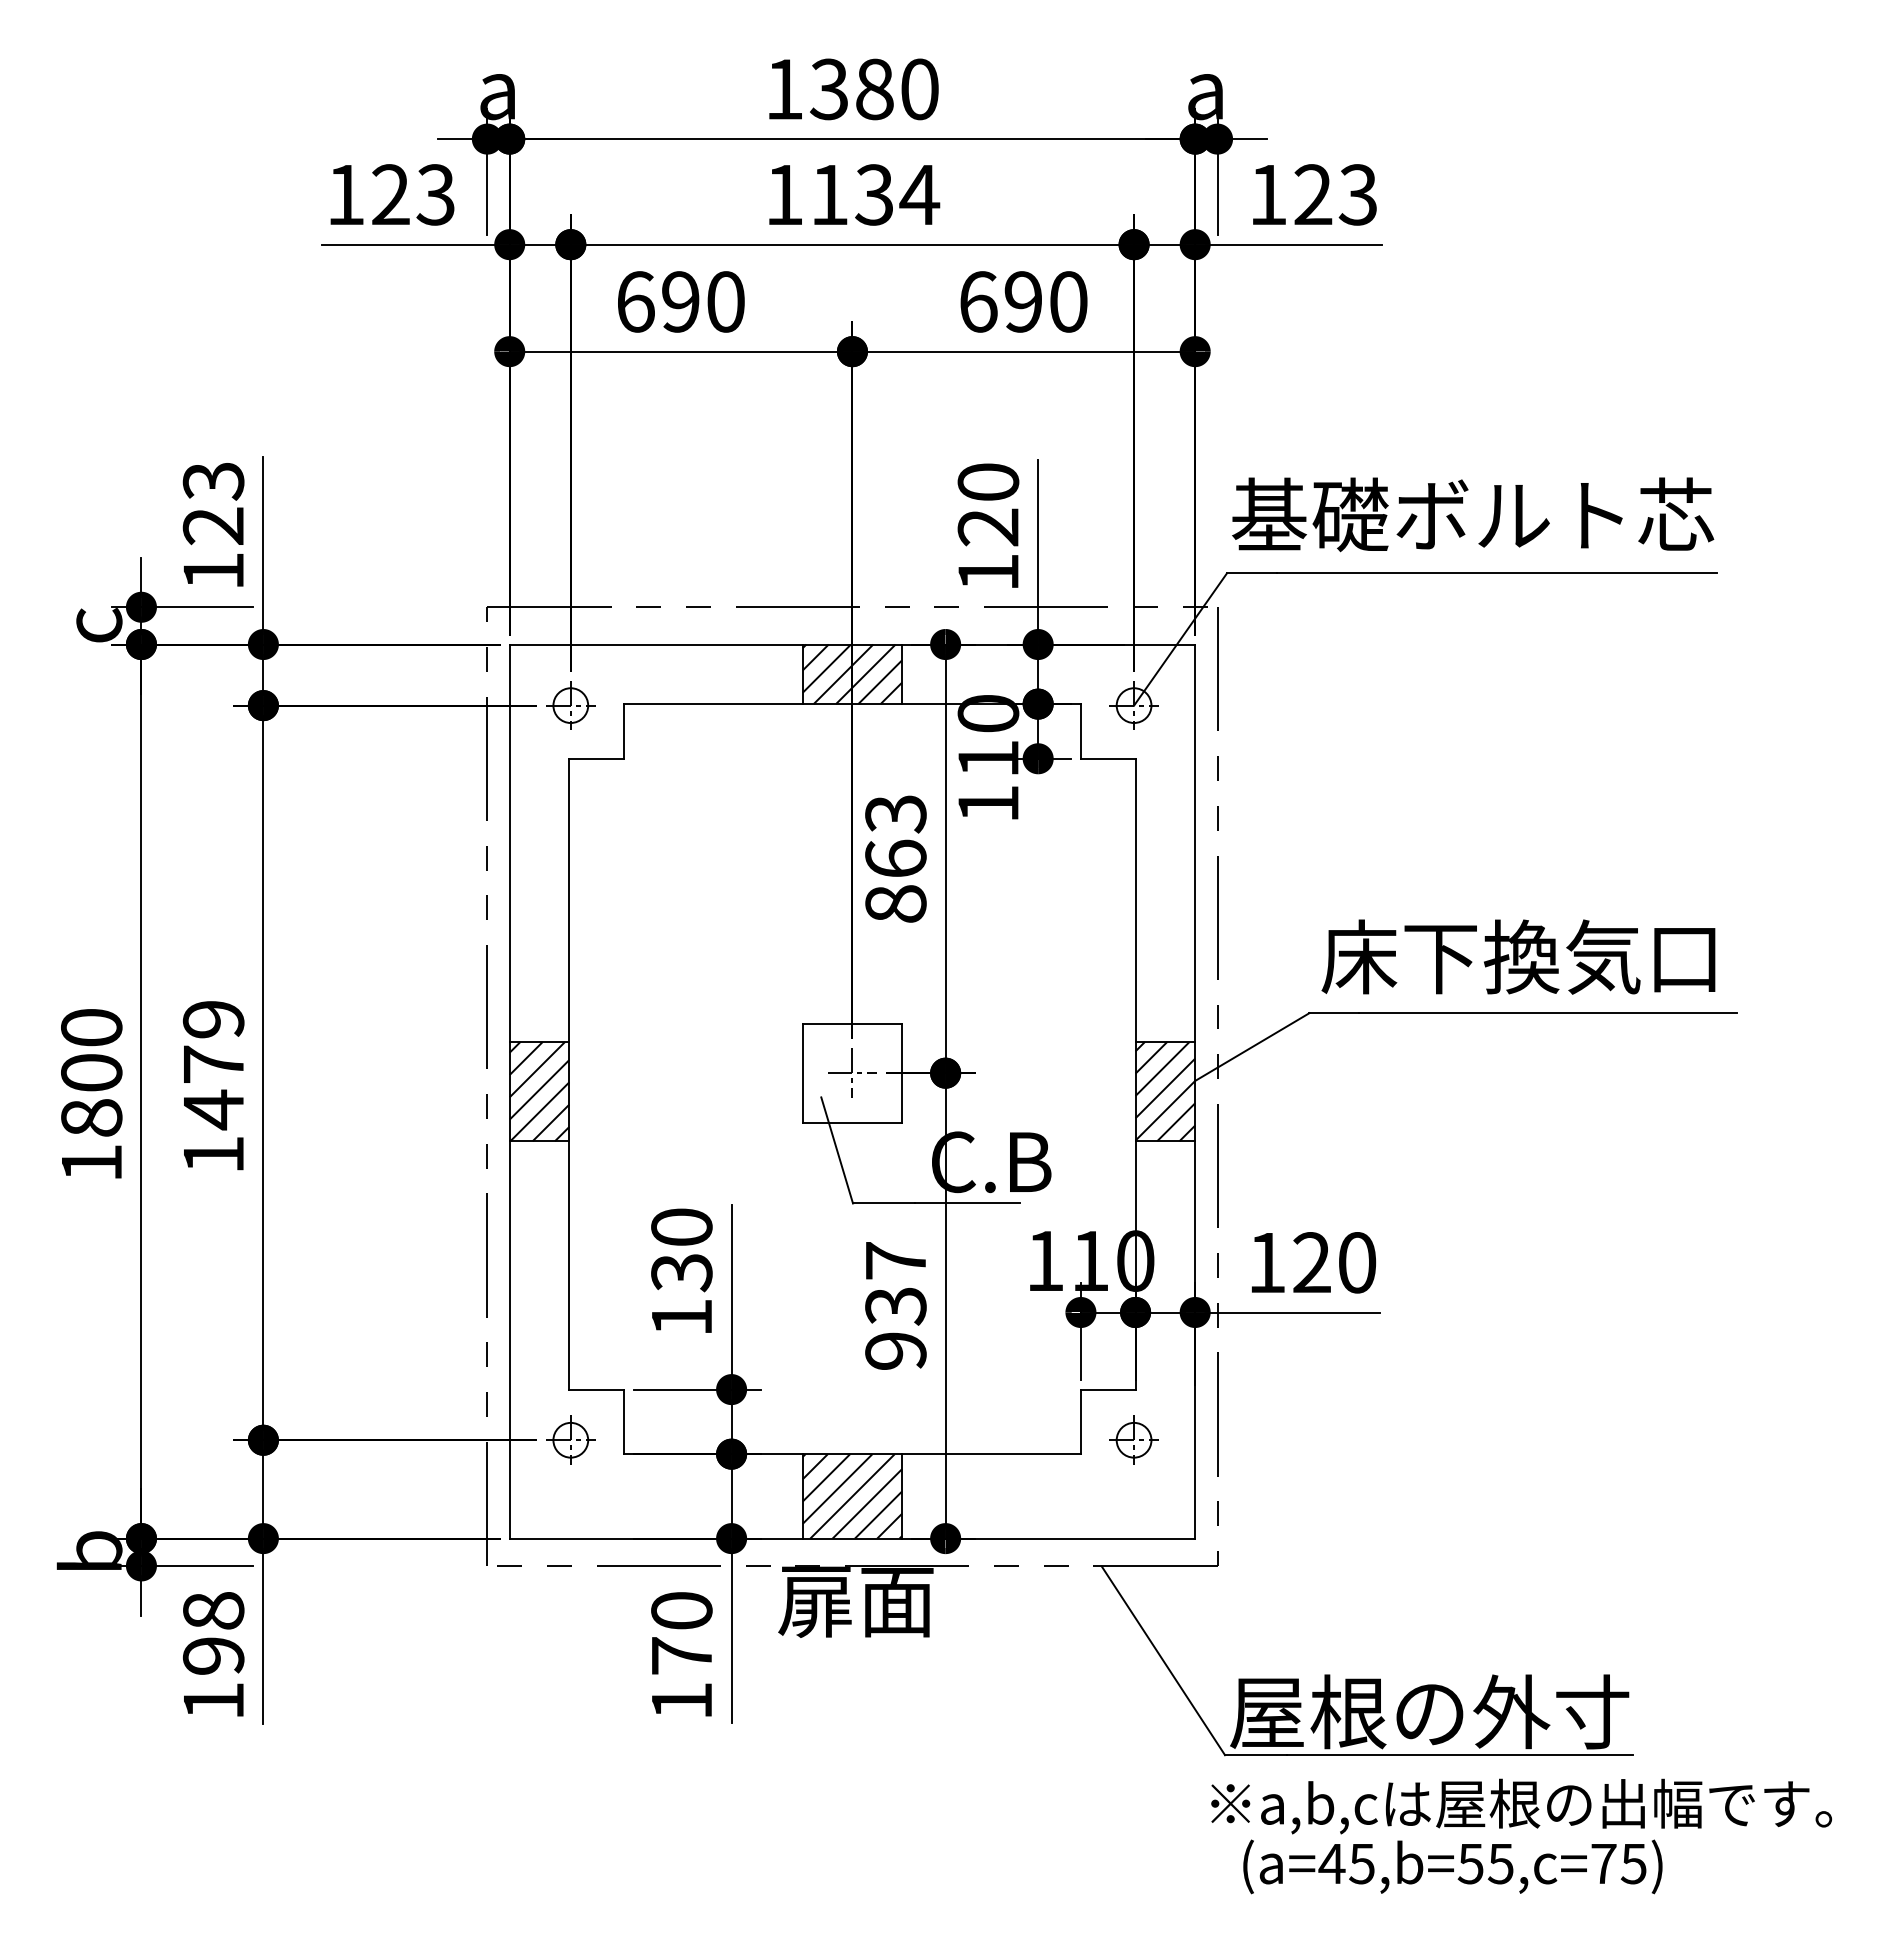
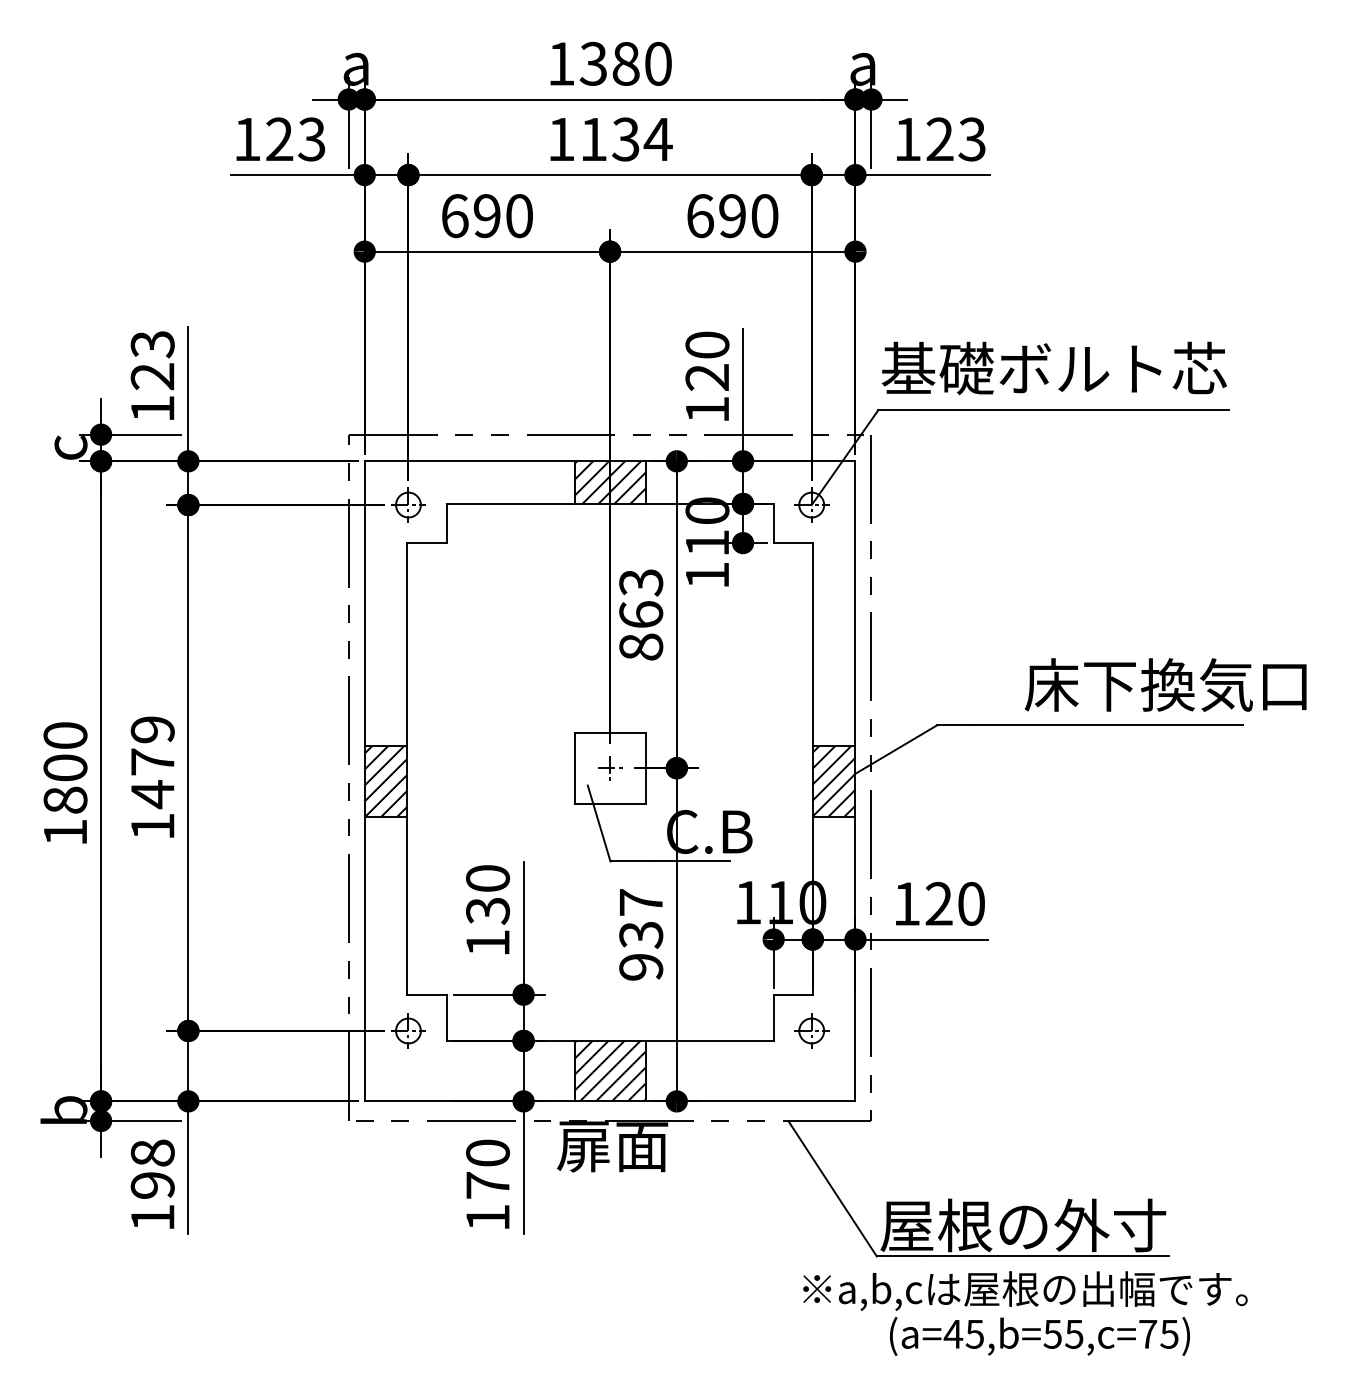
text: (1518, 956) -> (1165, 684), moved
part: (852, 1072) -> (610, 767), size x0.7
text: (1521, 1806) -> (1025, 1291), moved

